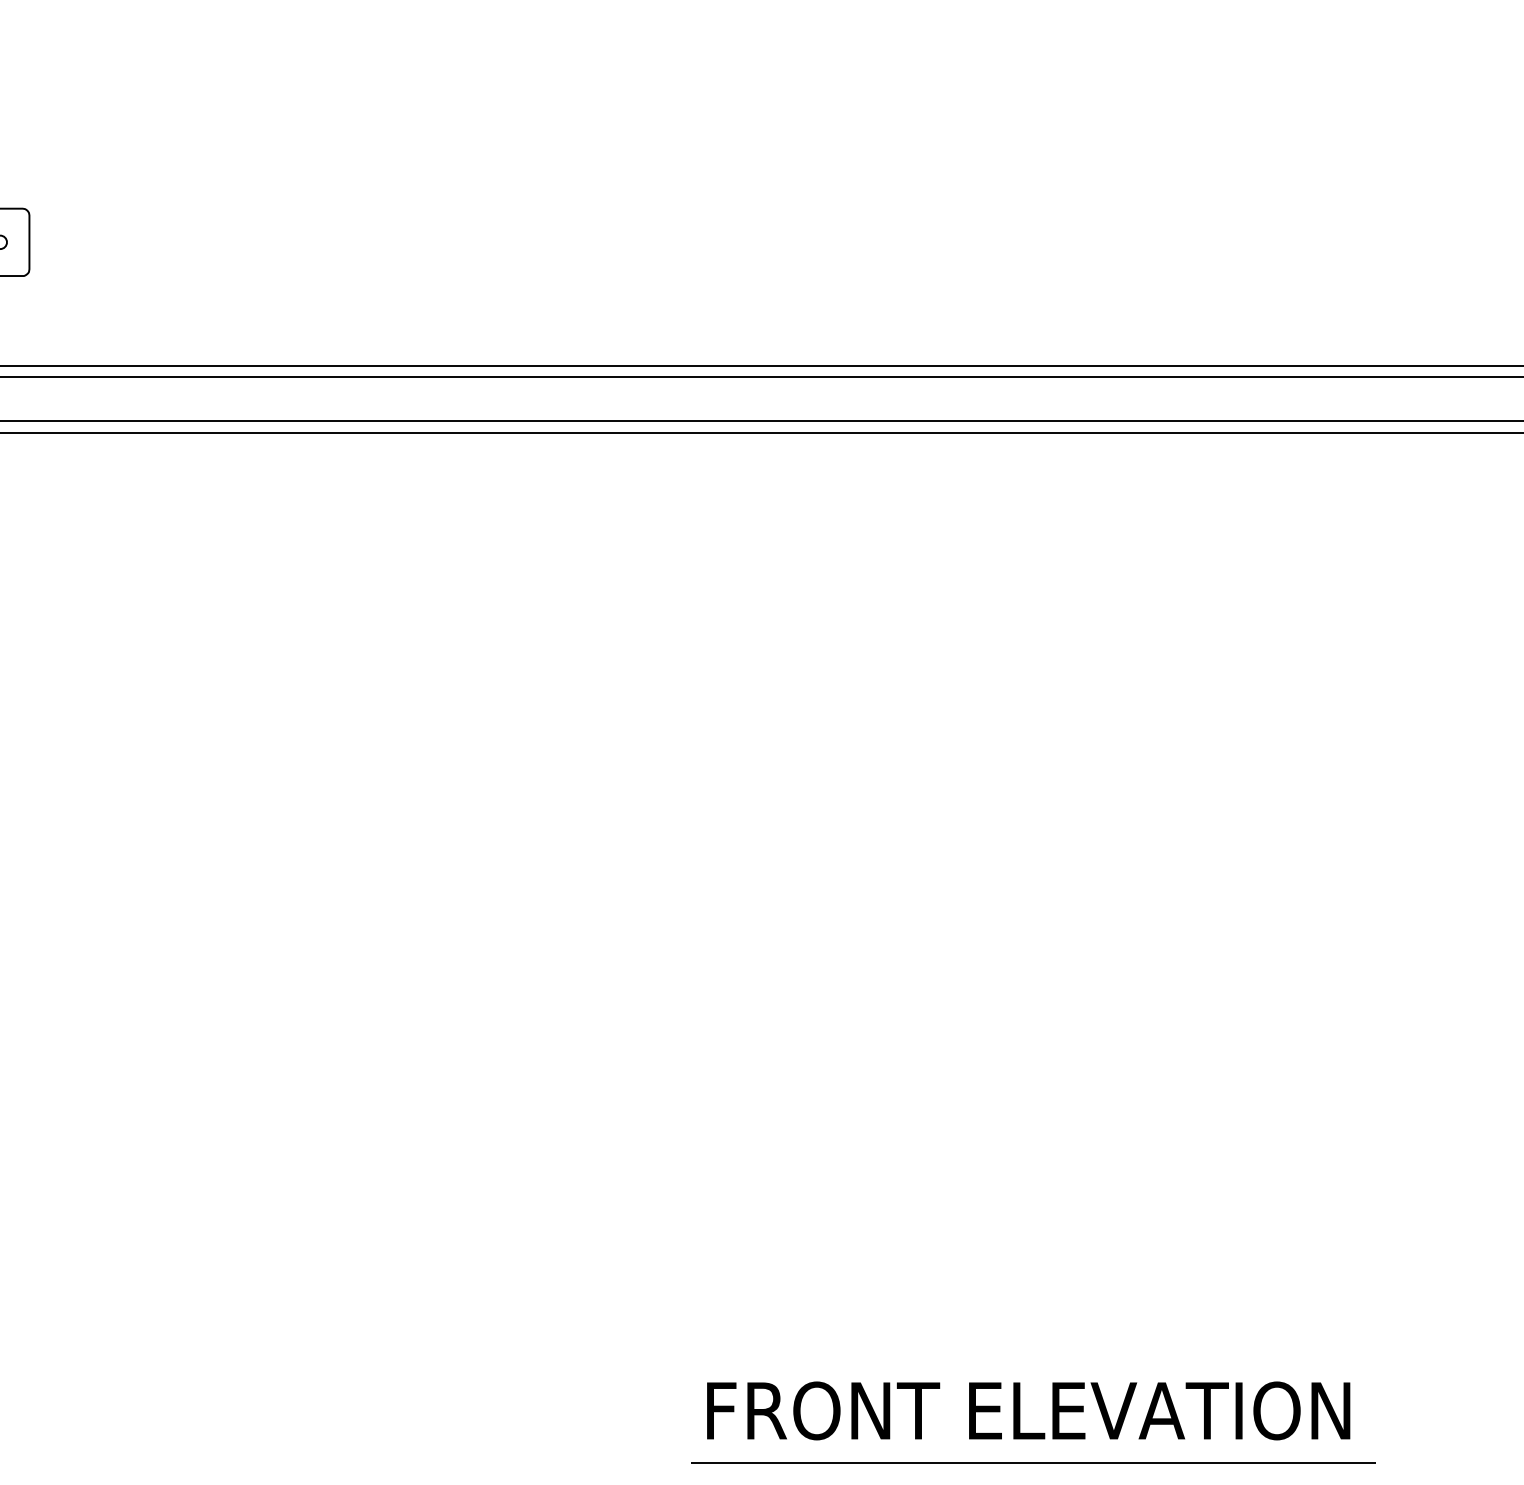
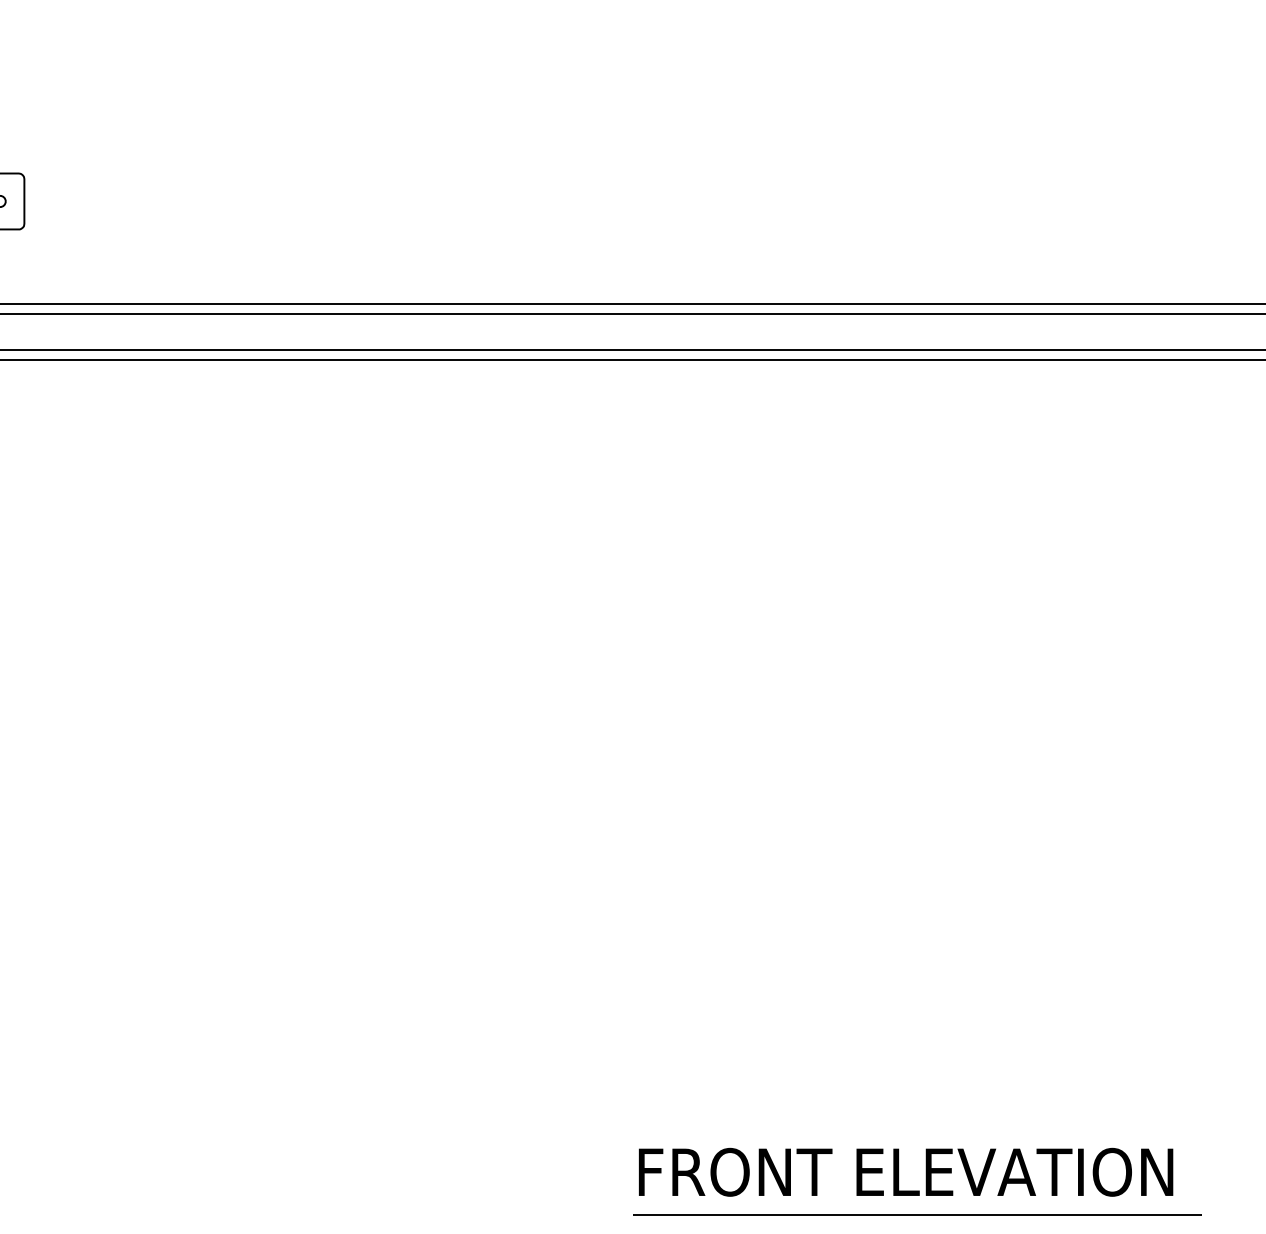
text: (1028, 1410) -> (905, 1171), moved
line: (1033, 1462) -> (917, 1215), moved

